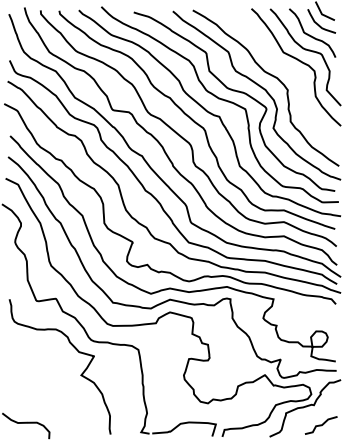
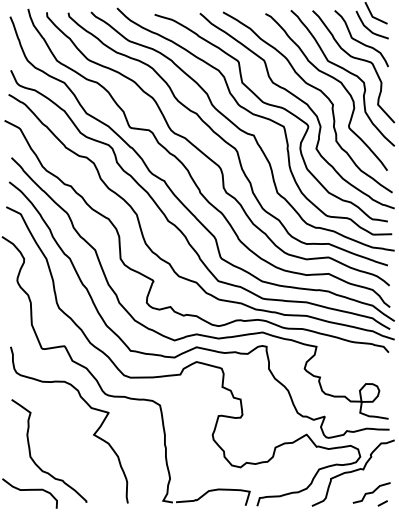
curve: (289, 69) -> (335, 80), added
curve: (30, 397) -> (34, 460), added
line: (330, 434) -> (382, 503), added

